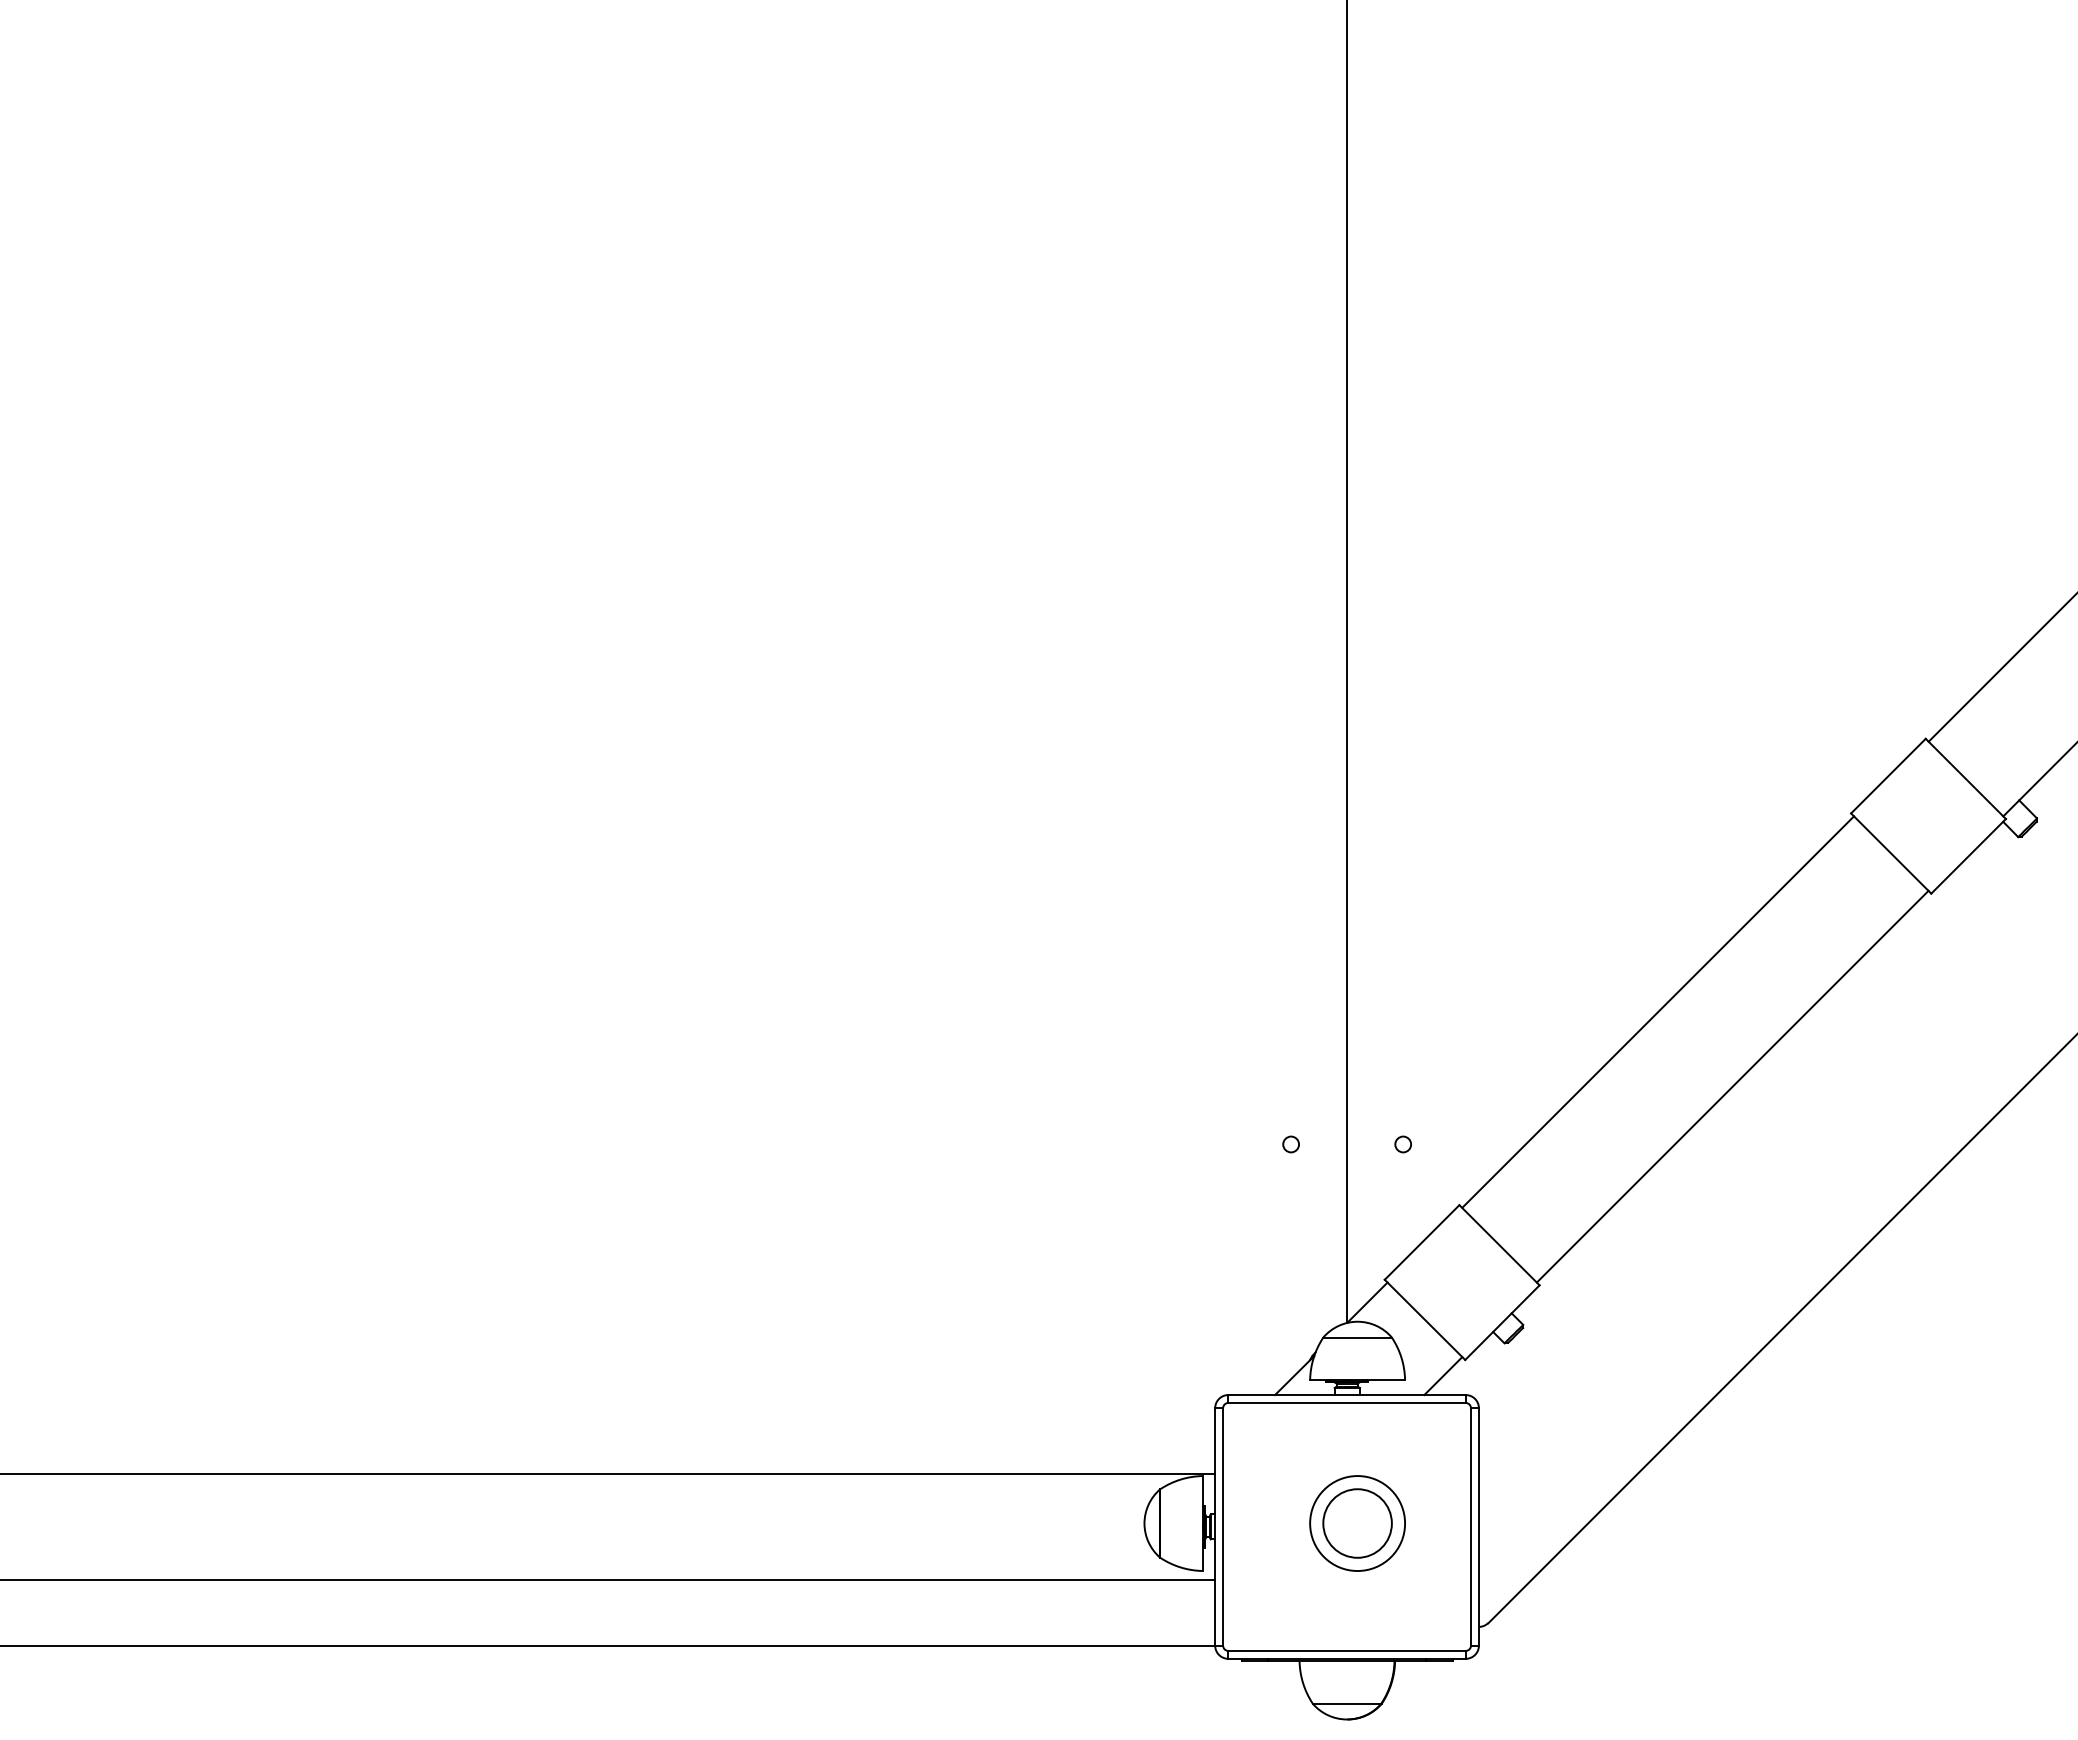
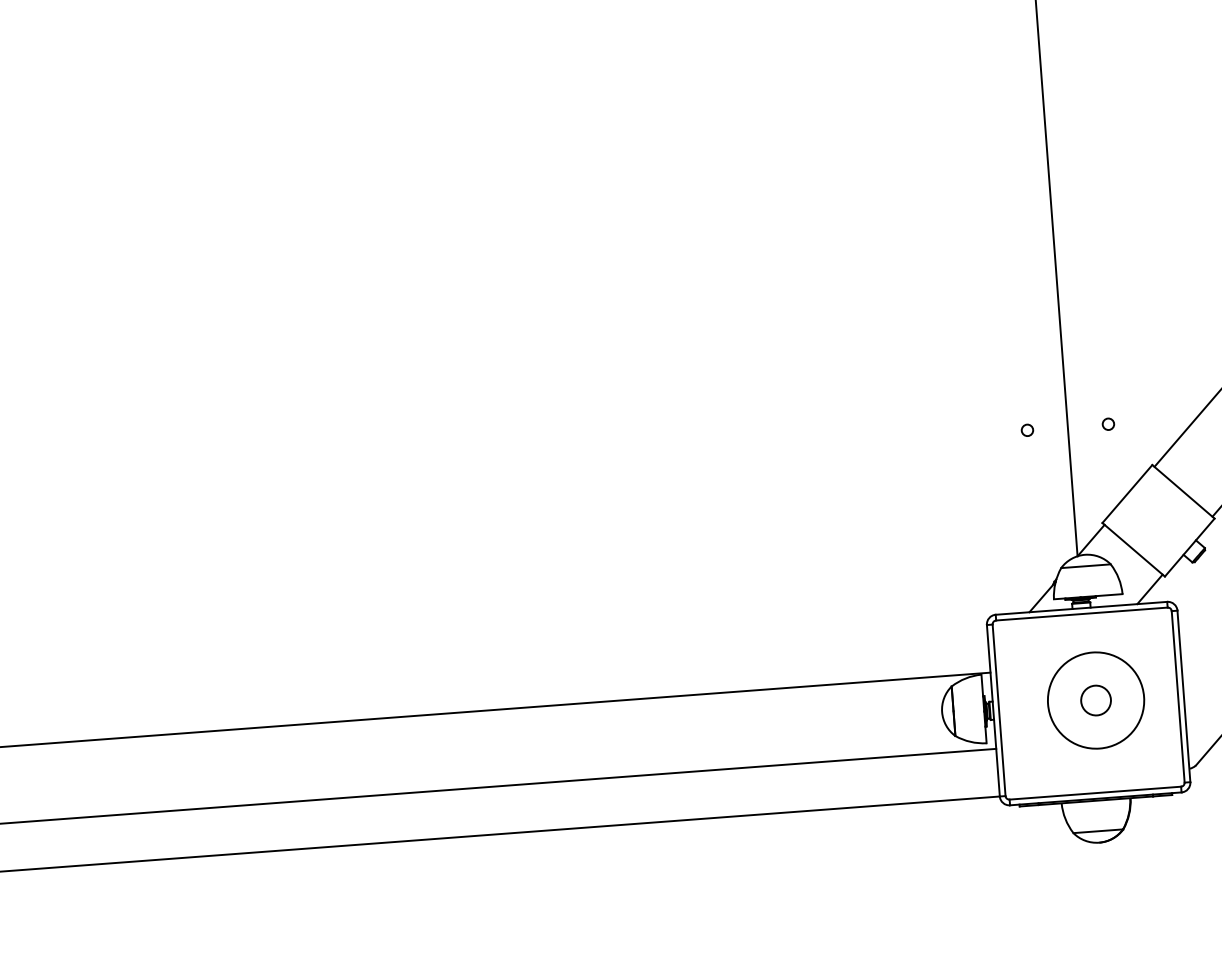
circle: (1357, 1523) -> (1096, 700), size x0.6
circle: (1357, 1523) -> (1096, 700), size x1.4

